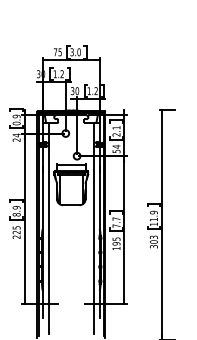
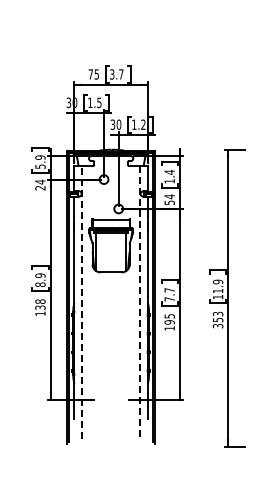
text: (79, 52) -> (121, 74), 3.0 -> 3.7
text: (62, 73) -> (99, 102), 1.2 -> 1.5
text: (16, 123) -> (40, 166), 0.9 -> 5.9
text: (116, 131) -> (169, 176), 2.1 -> 1.4
line: (49, 227) -> (82, 301), solid -> dashed
line: (93, 228) -> (140, 302), solid -> dashed
text: (16, 232) -> (40, 307), 225 -> 138
text: (153, 241) -> (217, 319), 303 -> 353

